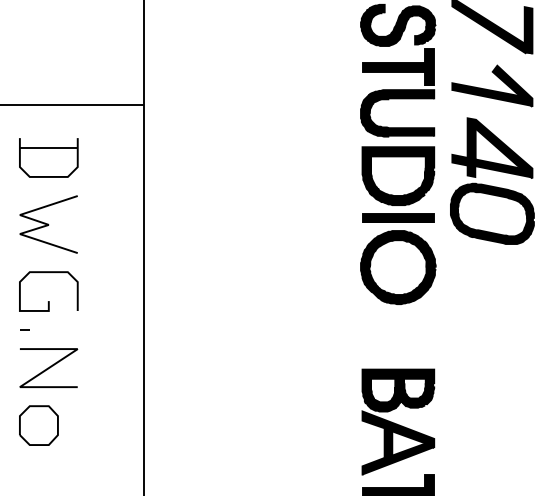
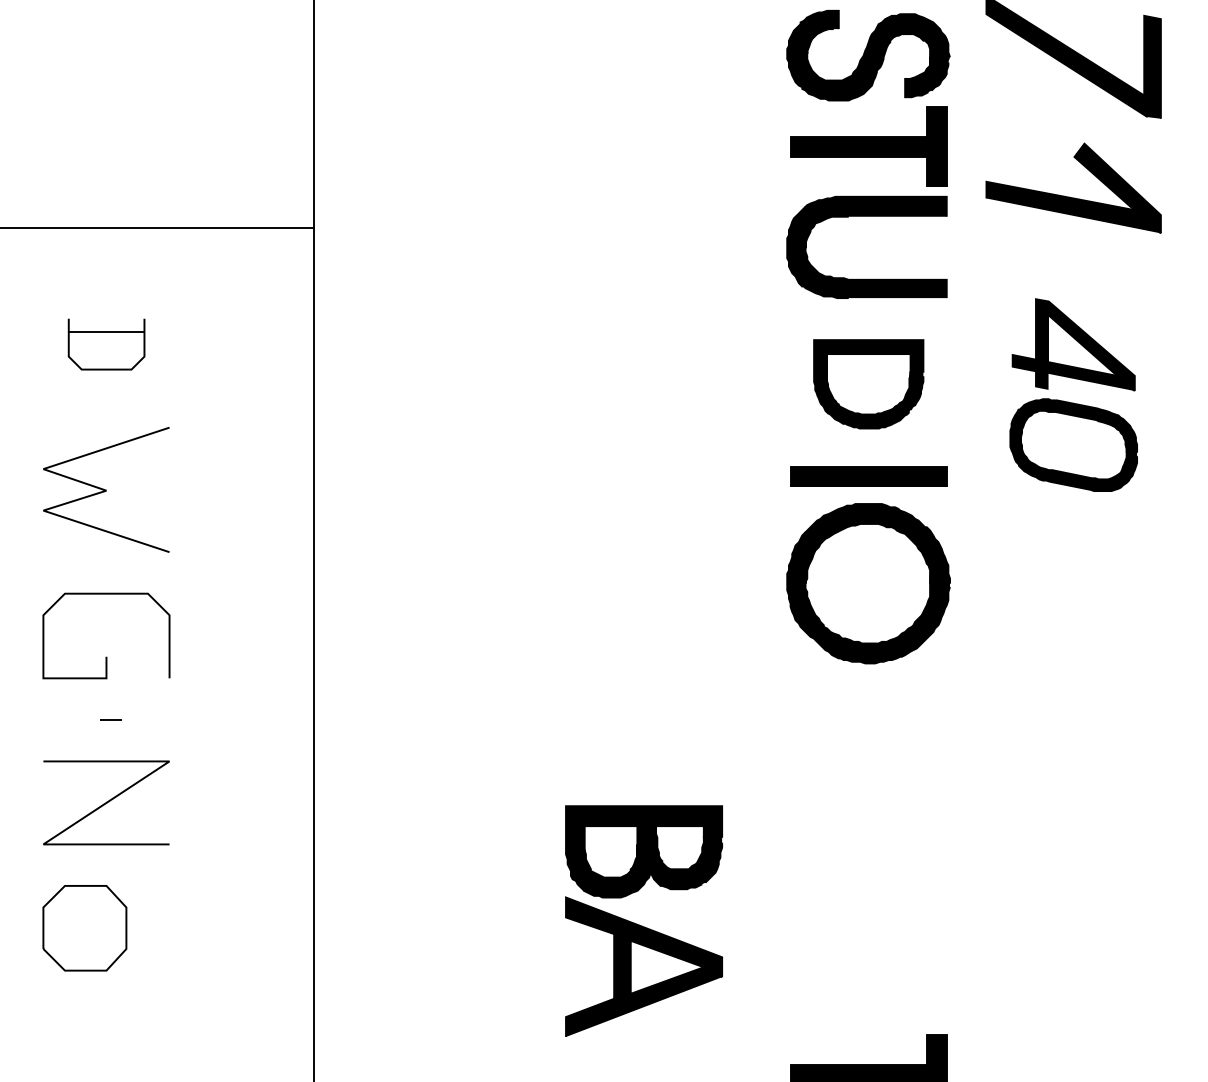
part: (48, 157) -> (105, 343), size x0.6
part: (398, 175) -> (868, 382), size x0.7
part: (492, 180) -> (1073, 393), size x0.7
line: (24, 329) -> (110, 718), moved
part: (398, 421) -> (644, 919), moved

